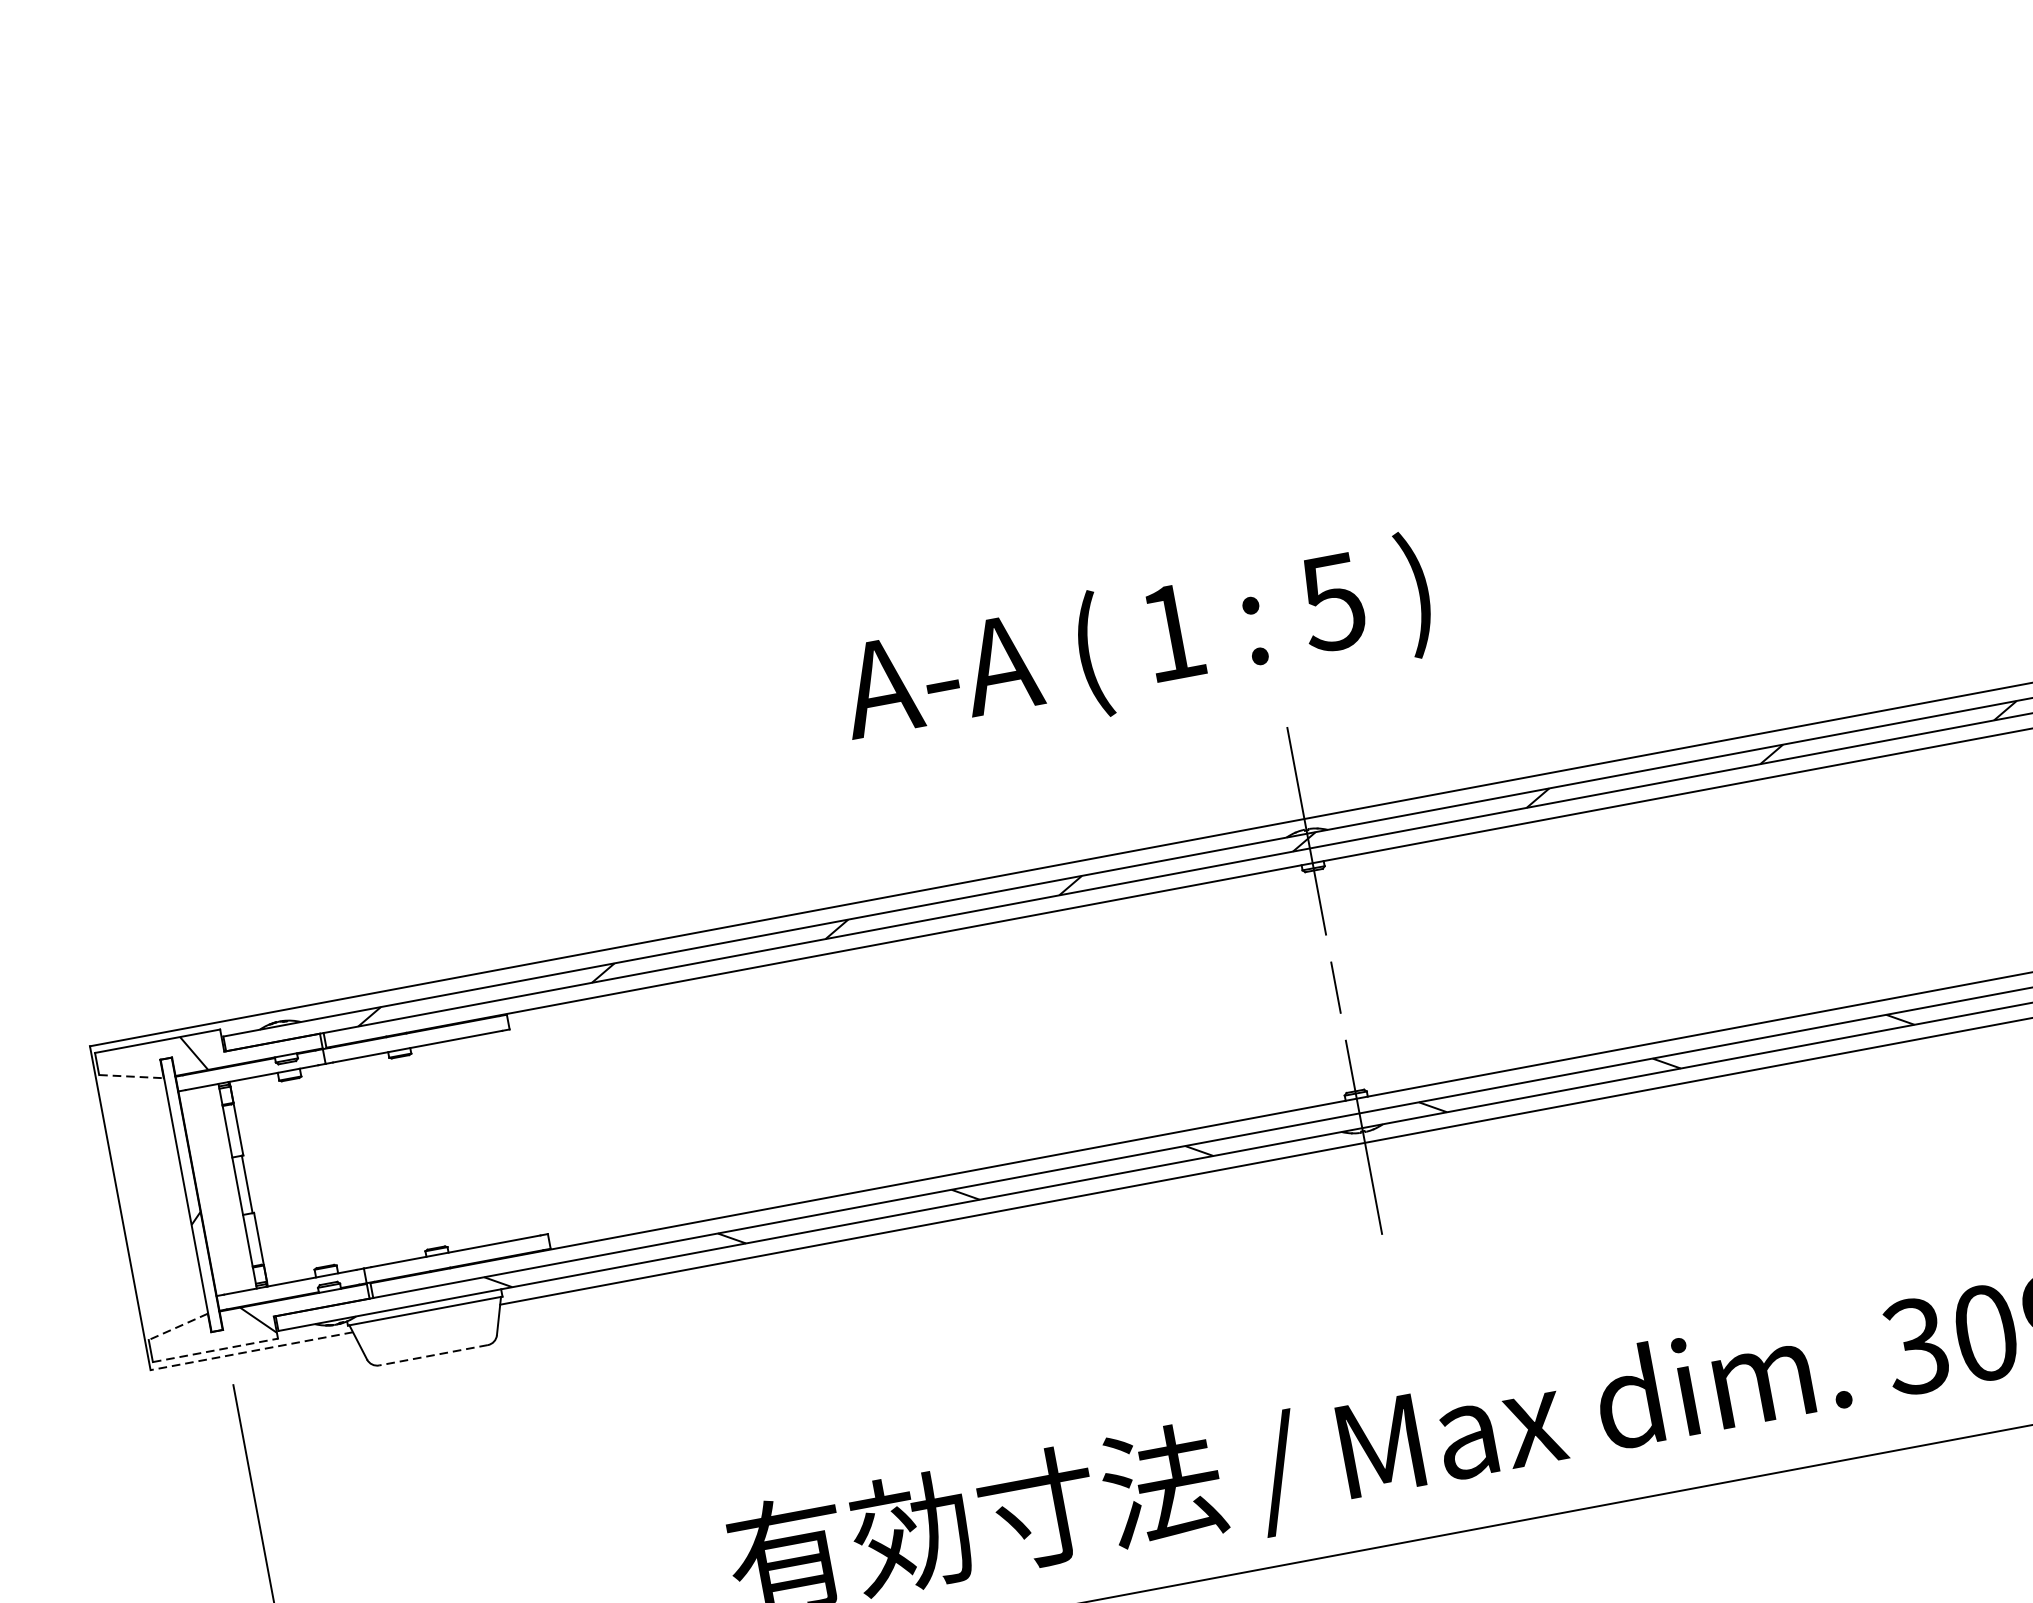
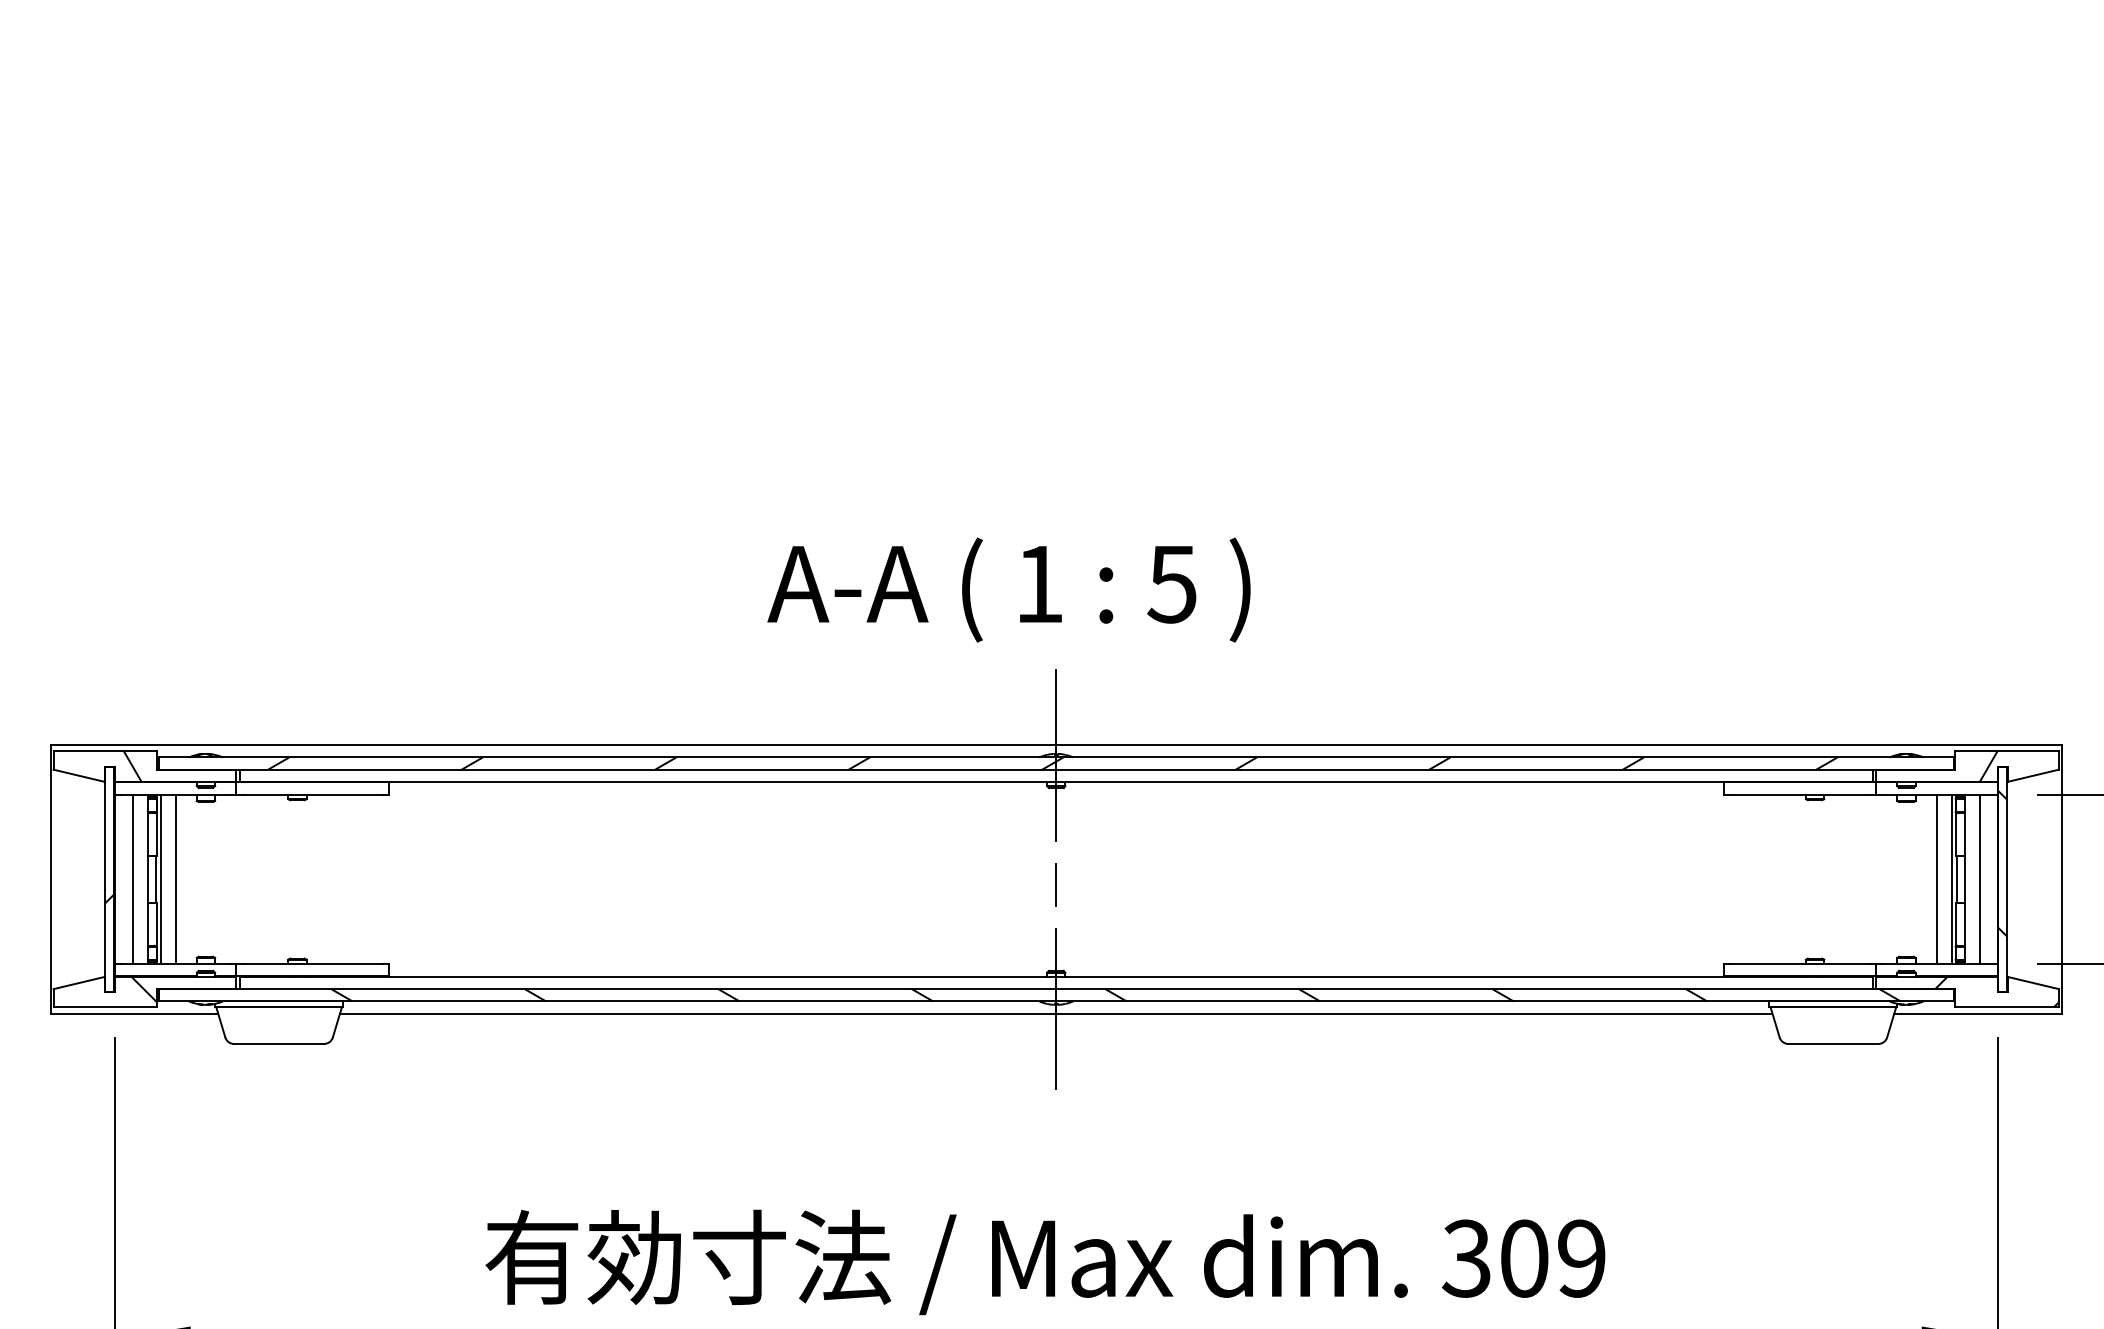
text: (1136, 645) -> (1008, 589), moved
line: (131, 1076) -> (79, 775), dashed -> solid
line: (271, 1180) -> (175, 879), added
line: (253, 1183) -> (160, 879), added
line: (219, 1189) -> (132, 879), added
line: (177, 1327) -> (78, 983), dashed -> solid
line: (215, 1350) -> (105, 1007), dashed -> solid
line: (251, 1351) -> (134, 1013), dashed -> solid
line: (432, 1354) -> (278, 1043), dashed -> solid

